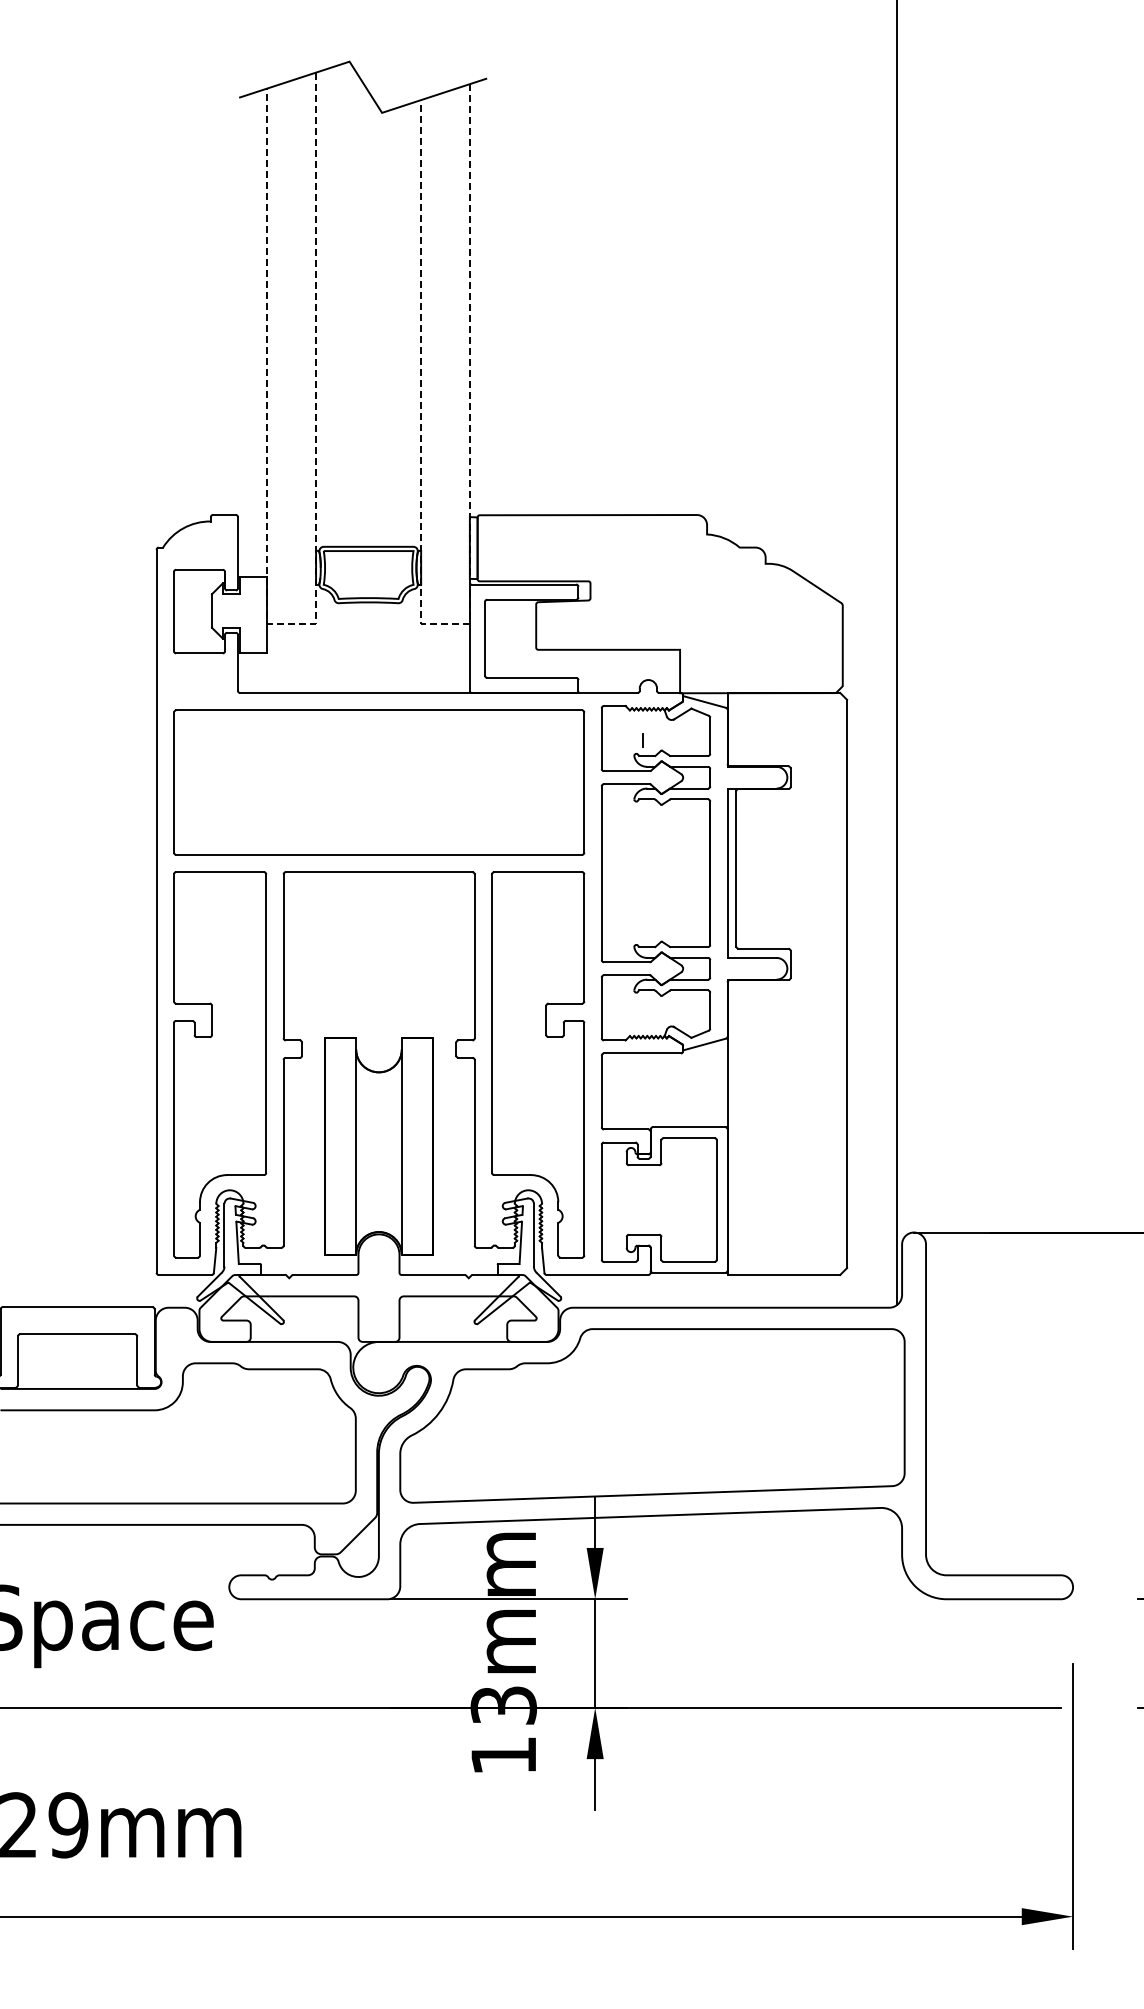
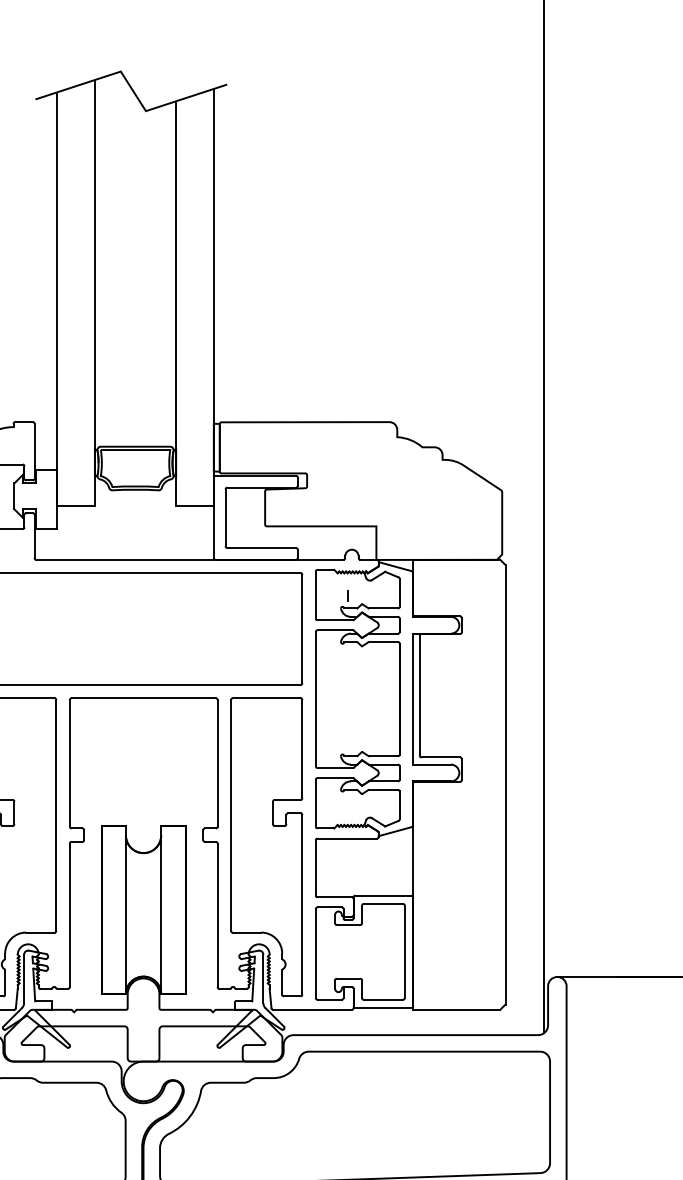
line: (299, 623) -> (82, 506), dashed -> solid
line: (452, 623) -> (200, 506), dashed -> solid

